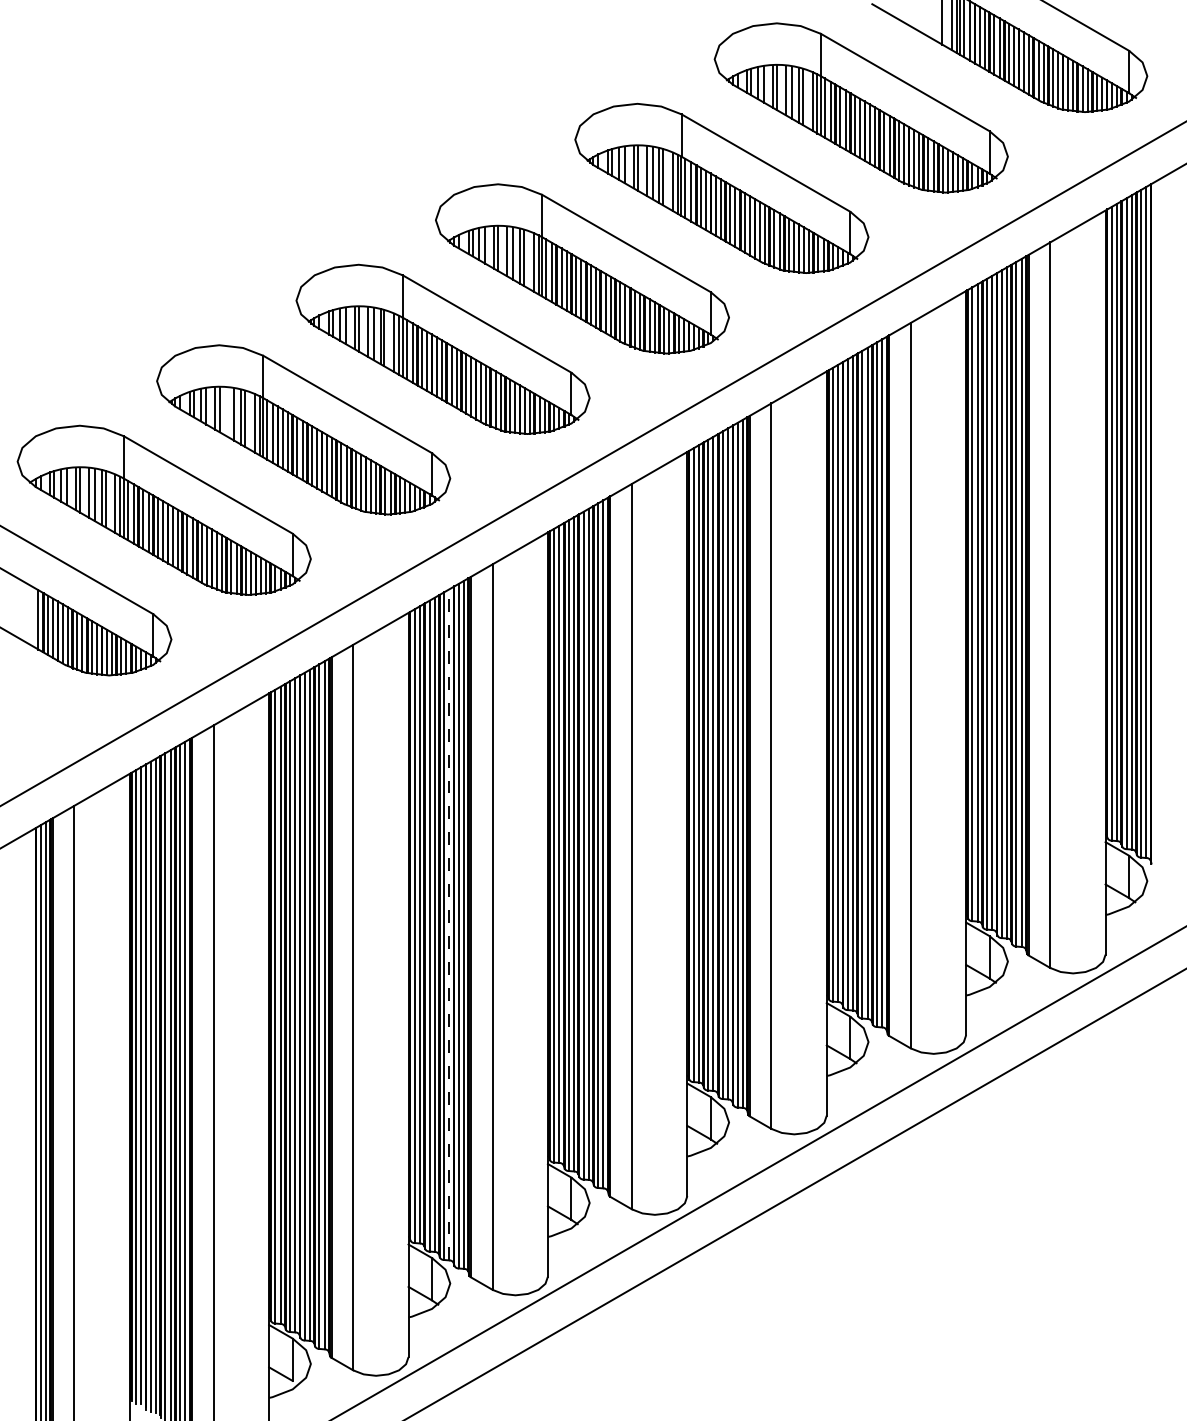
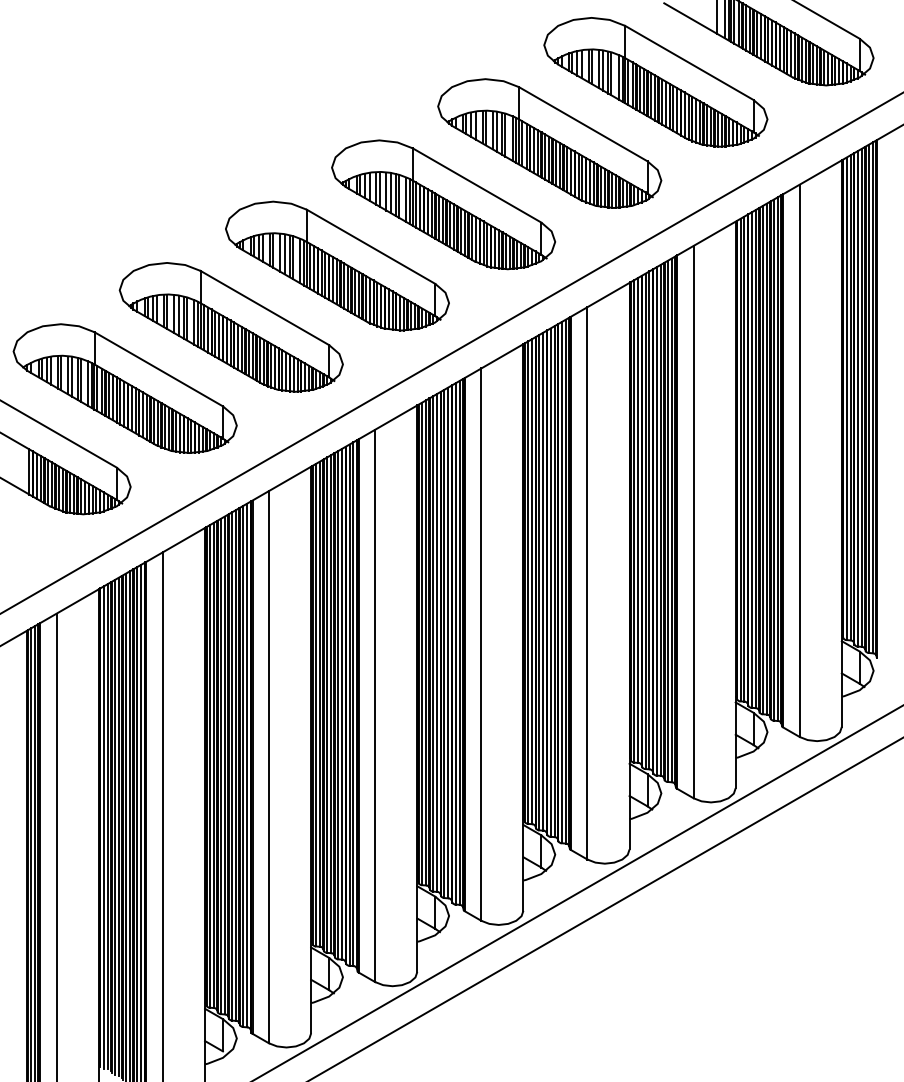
line: (228, 412) -> (174, 314), added
line: (449, 924) -> (342, 703), dashed -> solid

